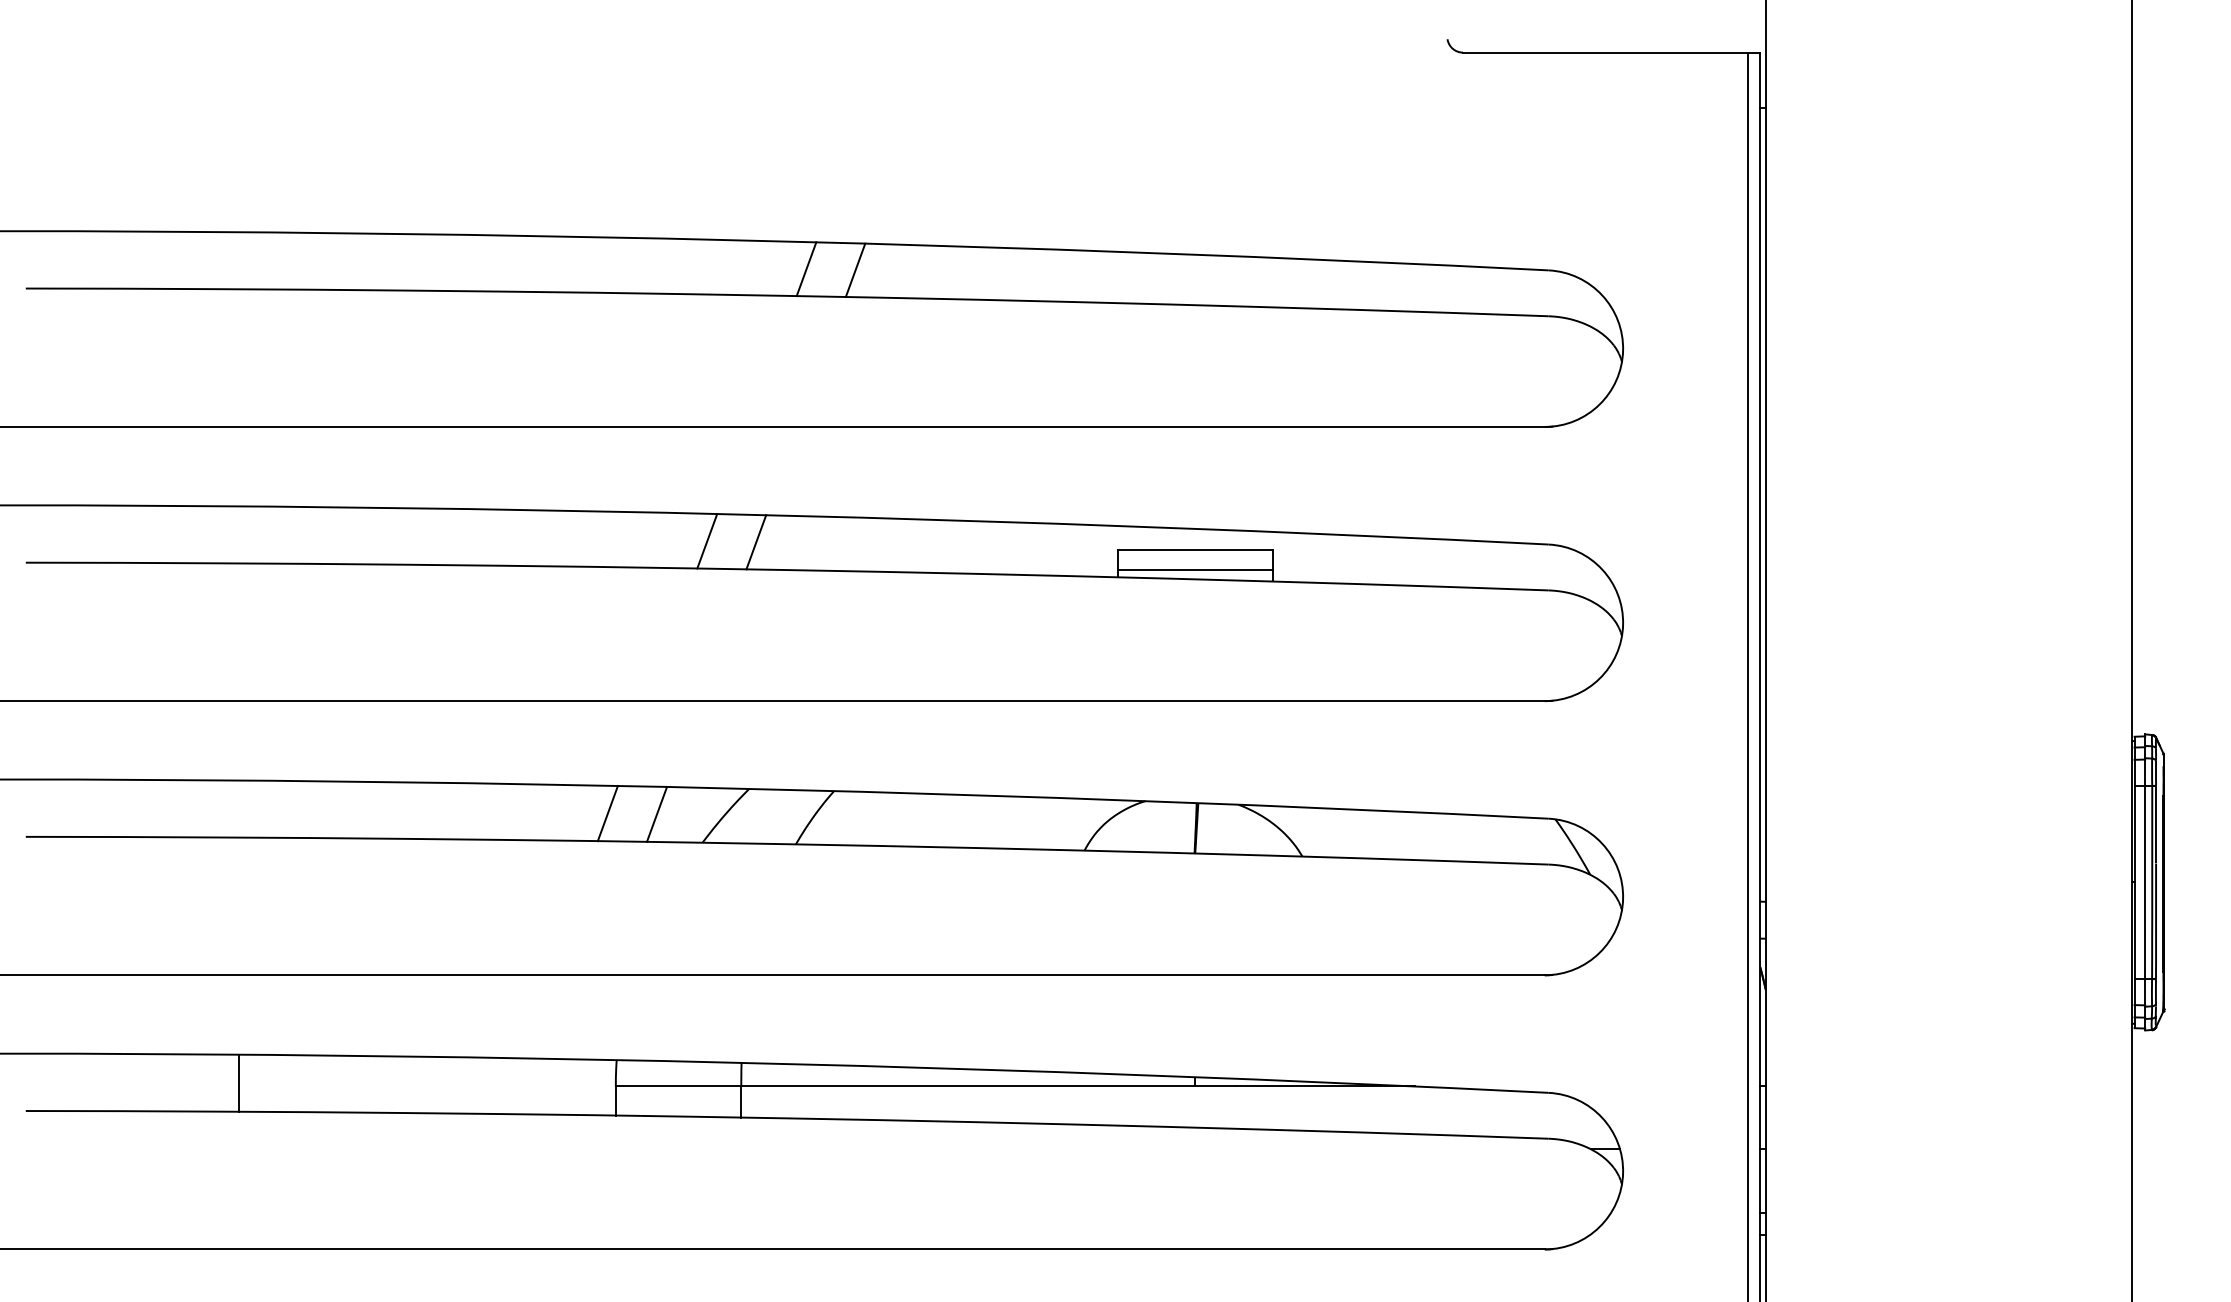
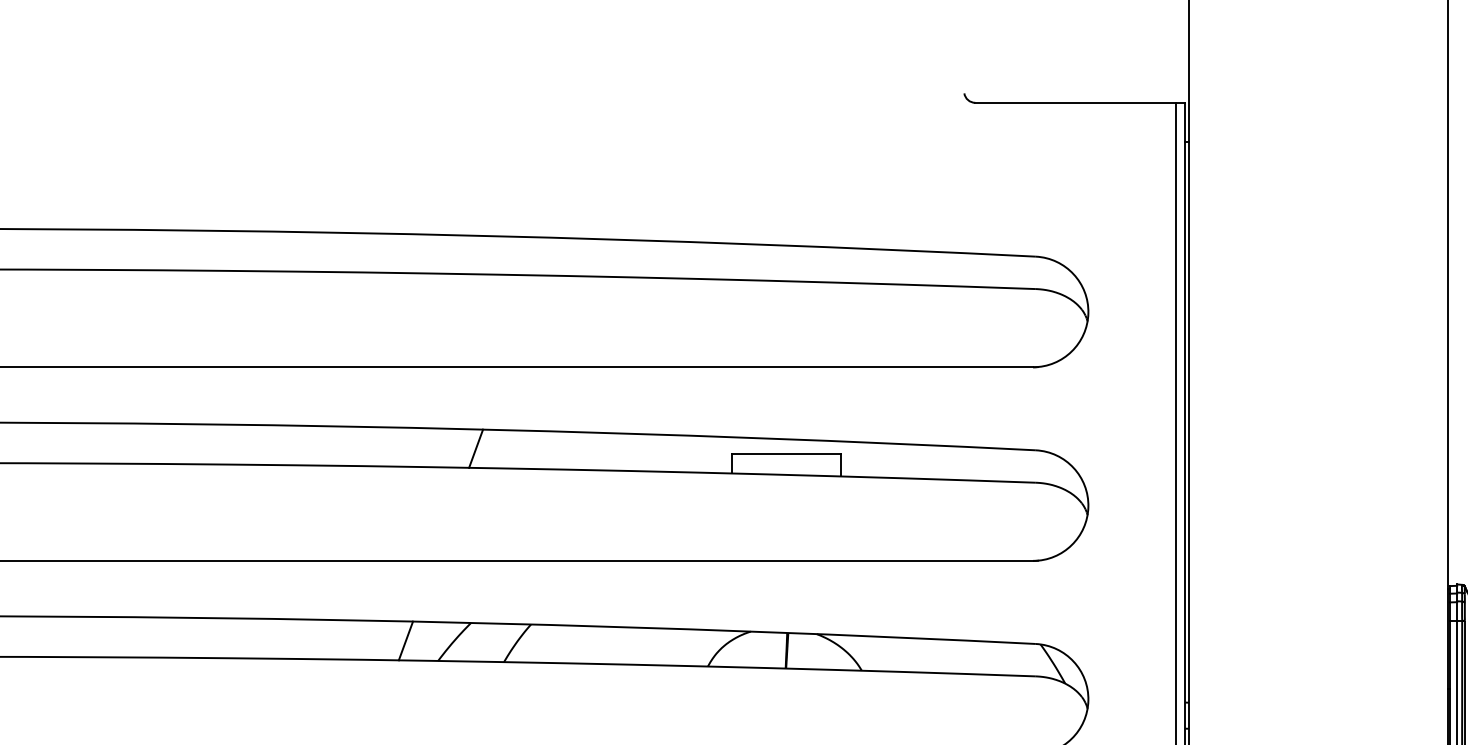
line: (806, 269) -> (511, 256), removed
line: (855, 270) -> (546, 256), removed
line: (707, 541) -> (441, 448), removed
line: (1195, 569) -> (786, 467), removed
line: (607, 813) -> (370, 640), removed

